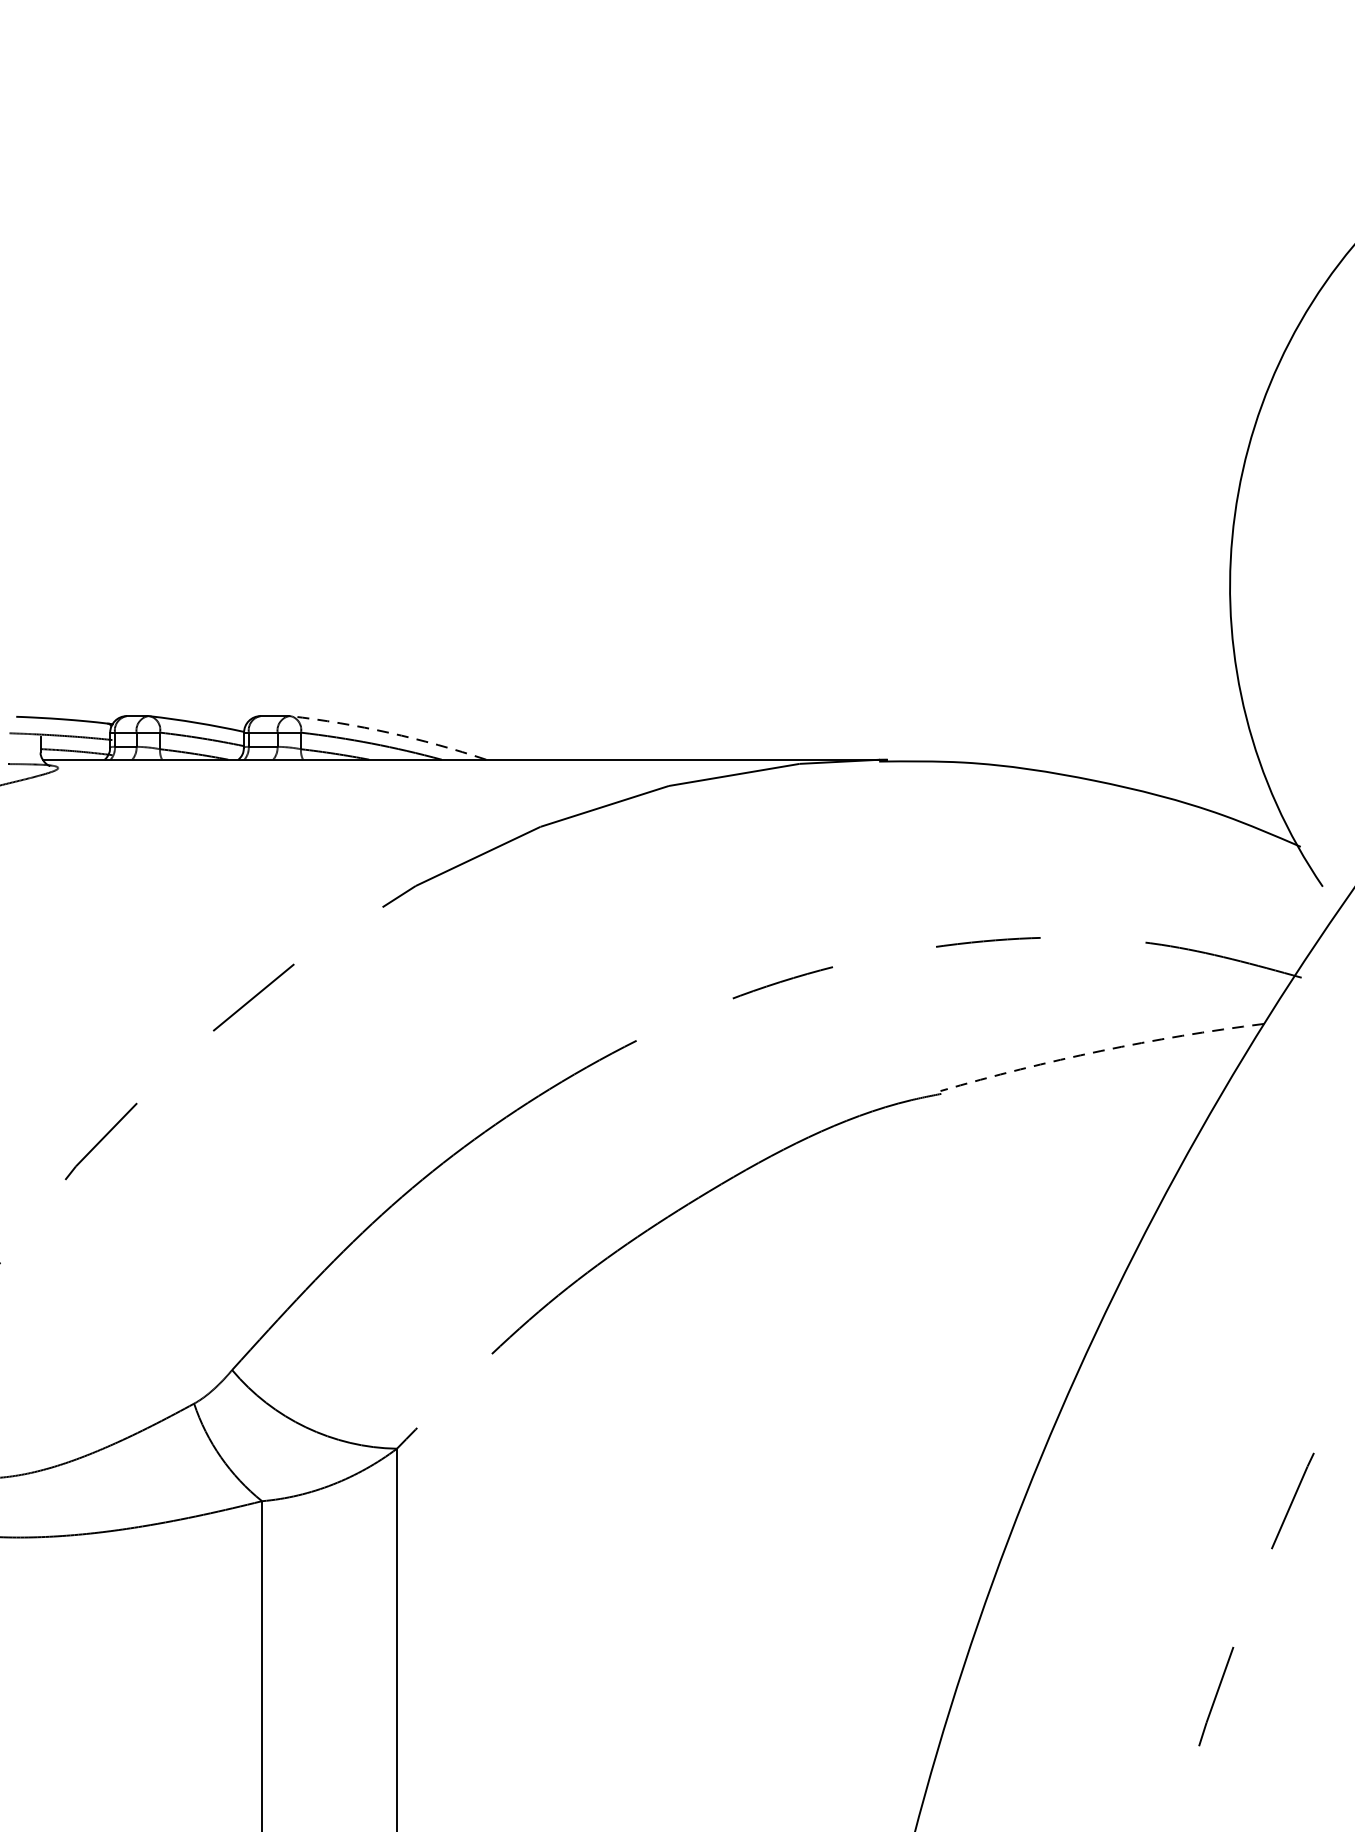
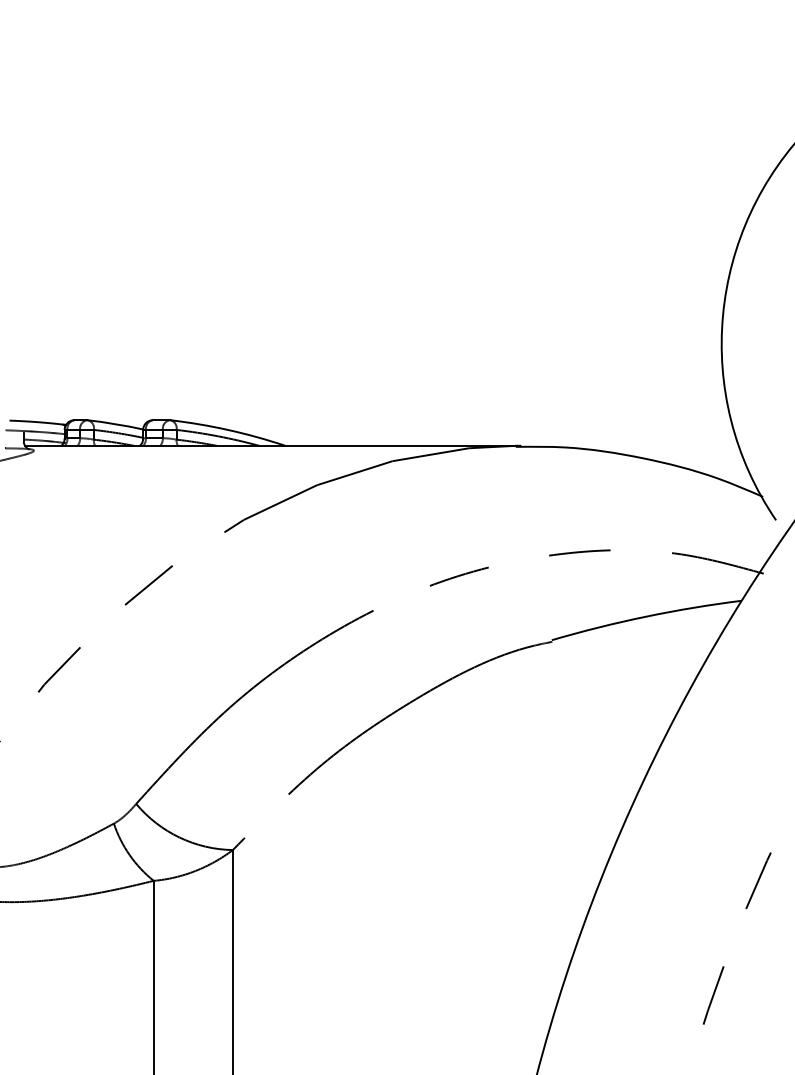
arc: (389, 733) -> (228, 430), dashed -> solid
arc: (1100, 1050) -> (645, 616), dashed -> solid

